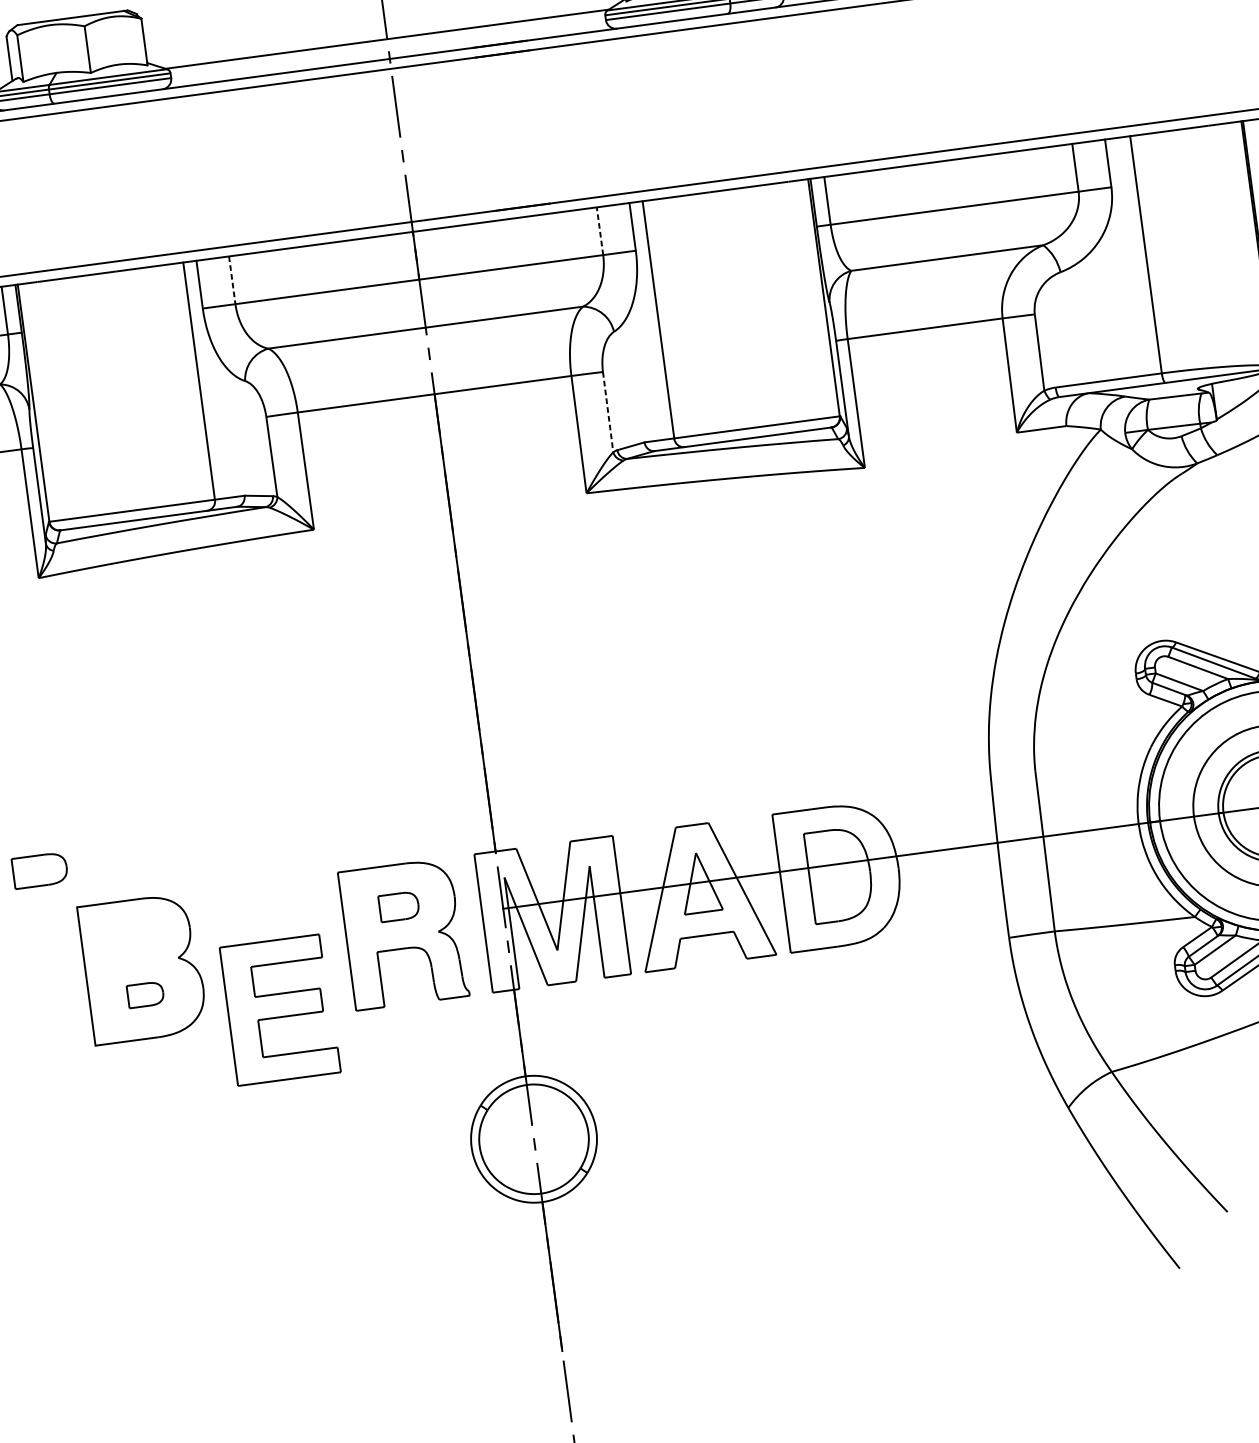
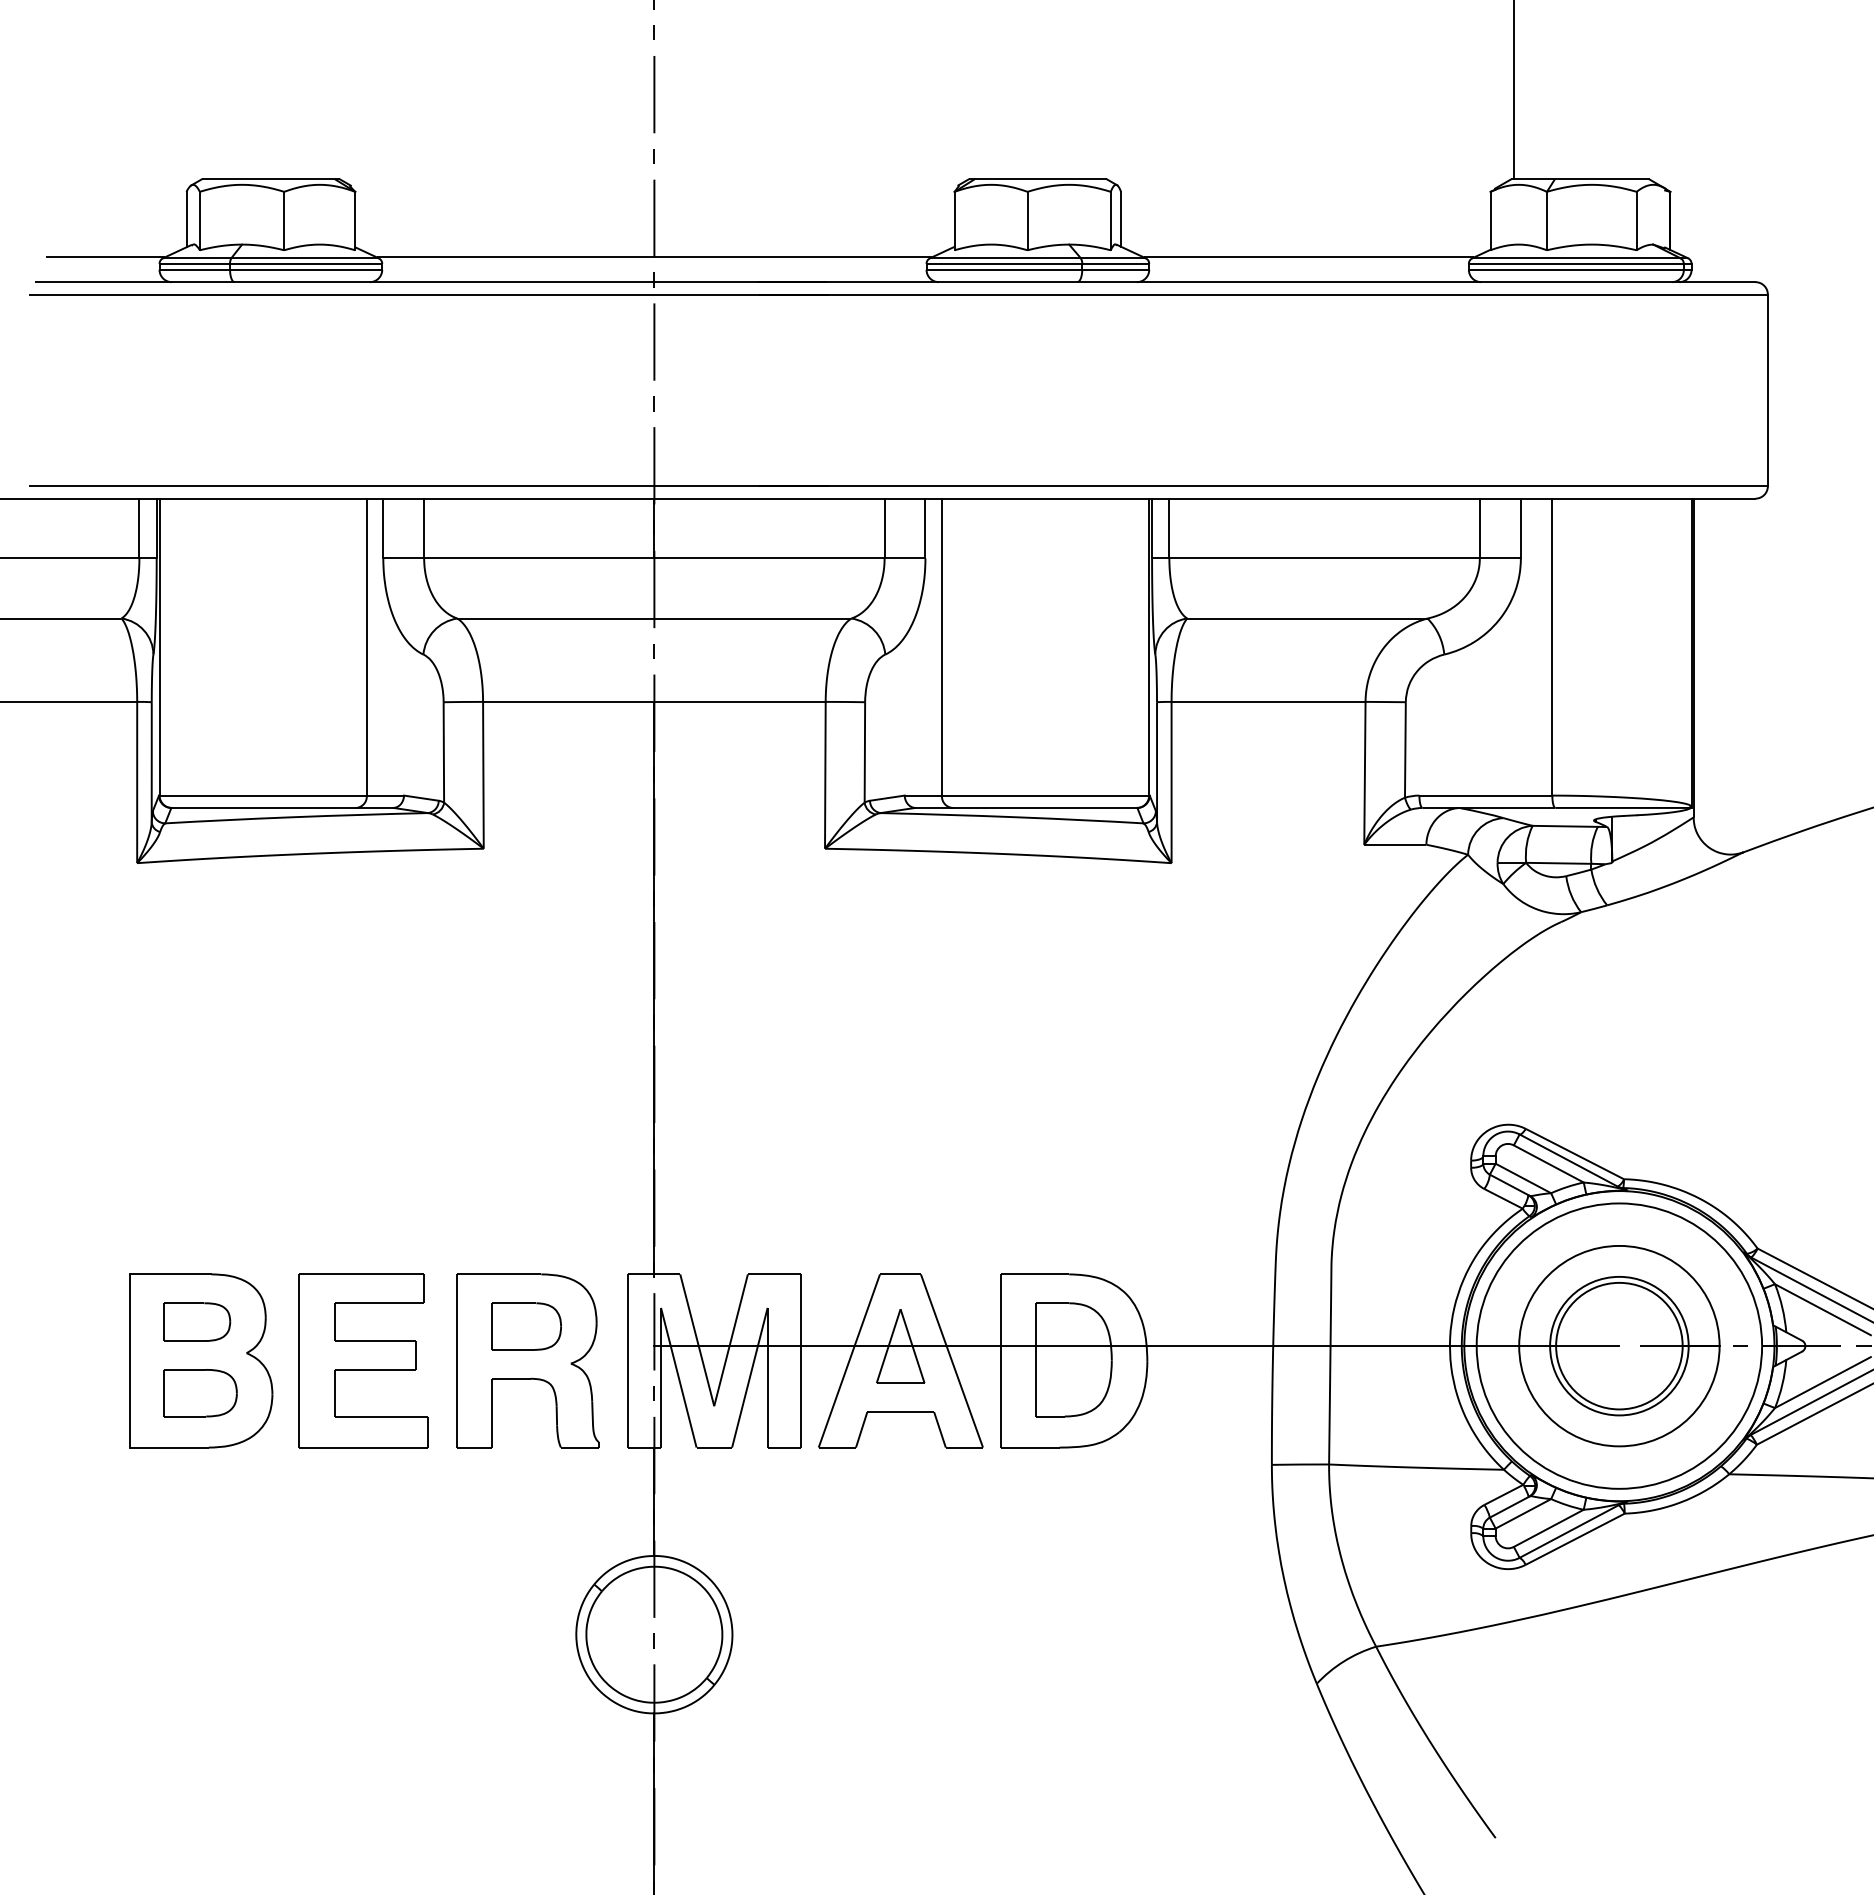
line: (599, 231) -> (884, 528), dashed -> solid
line: (232, 280) -> (424, 528), dashed -> solid
line: (607, 413) -> (864, 753), dashed -> solid
part: (40, 870) -> (197, 1321), moved
part: (399, 906) -> (526, 1326), size x1.43
part: (145, 994) -> (200, 1393), size x1.67
part: (280, 1009) -> (363, 1360), moved

